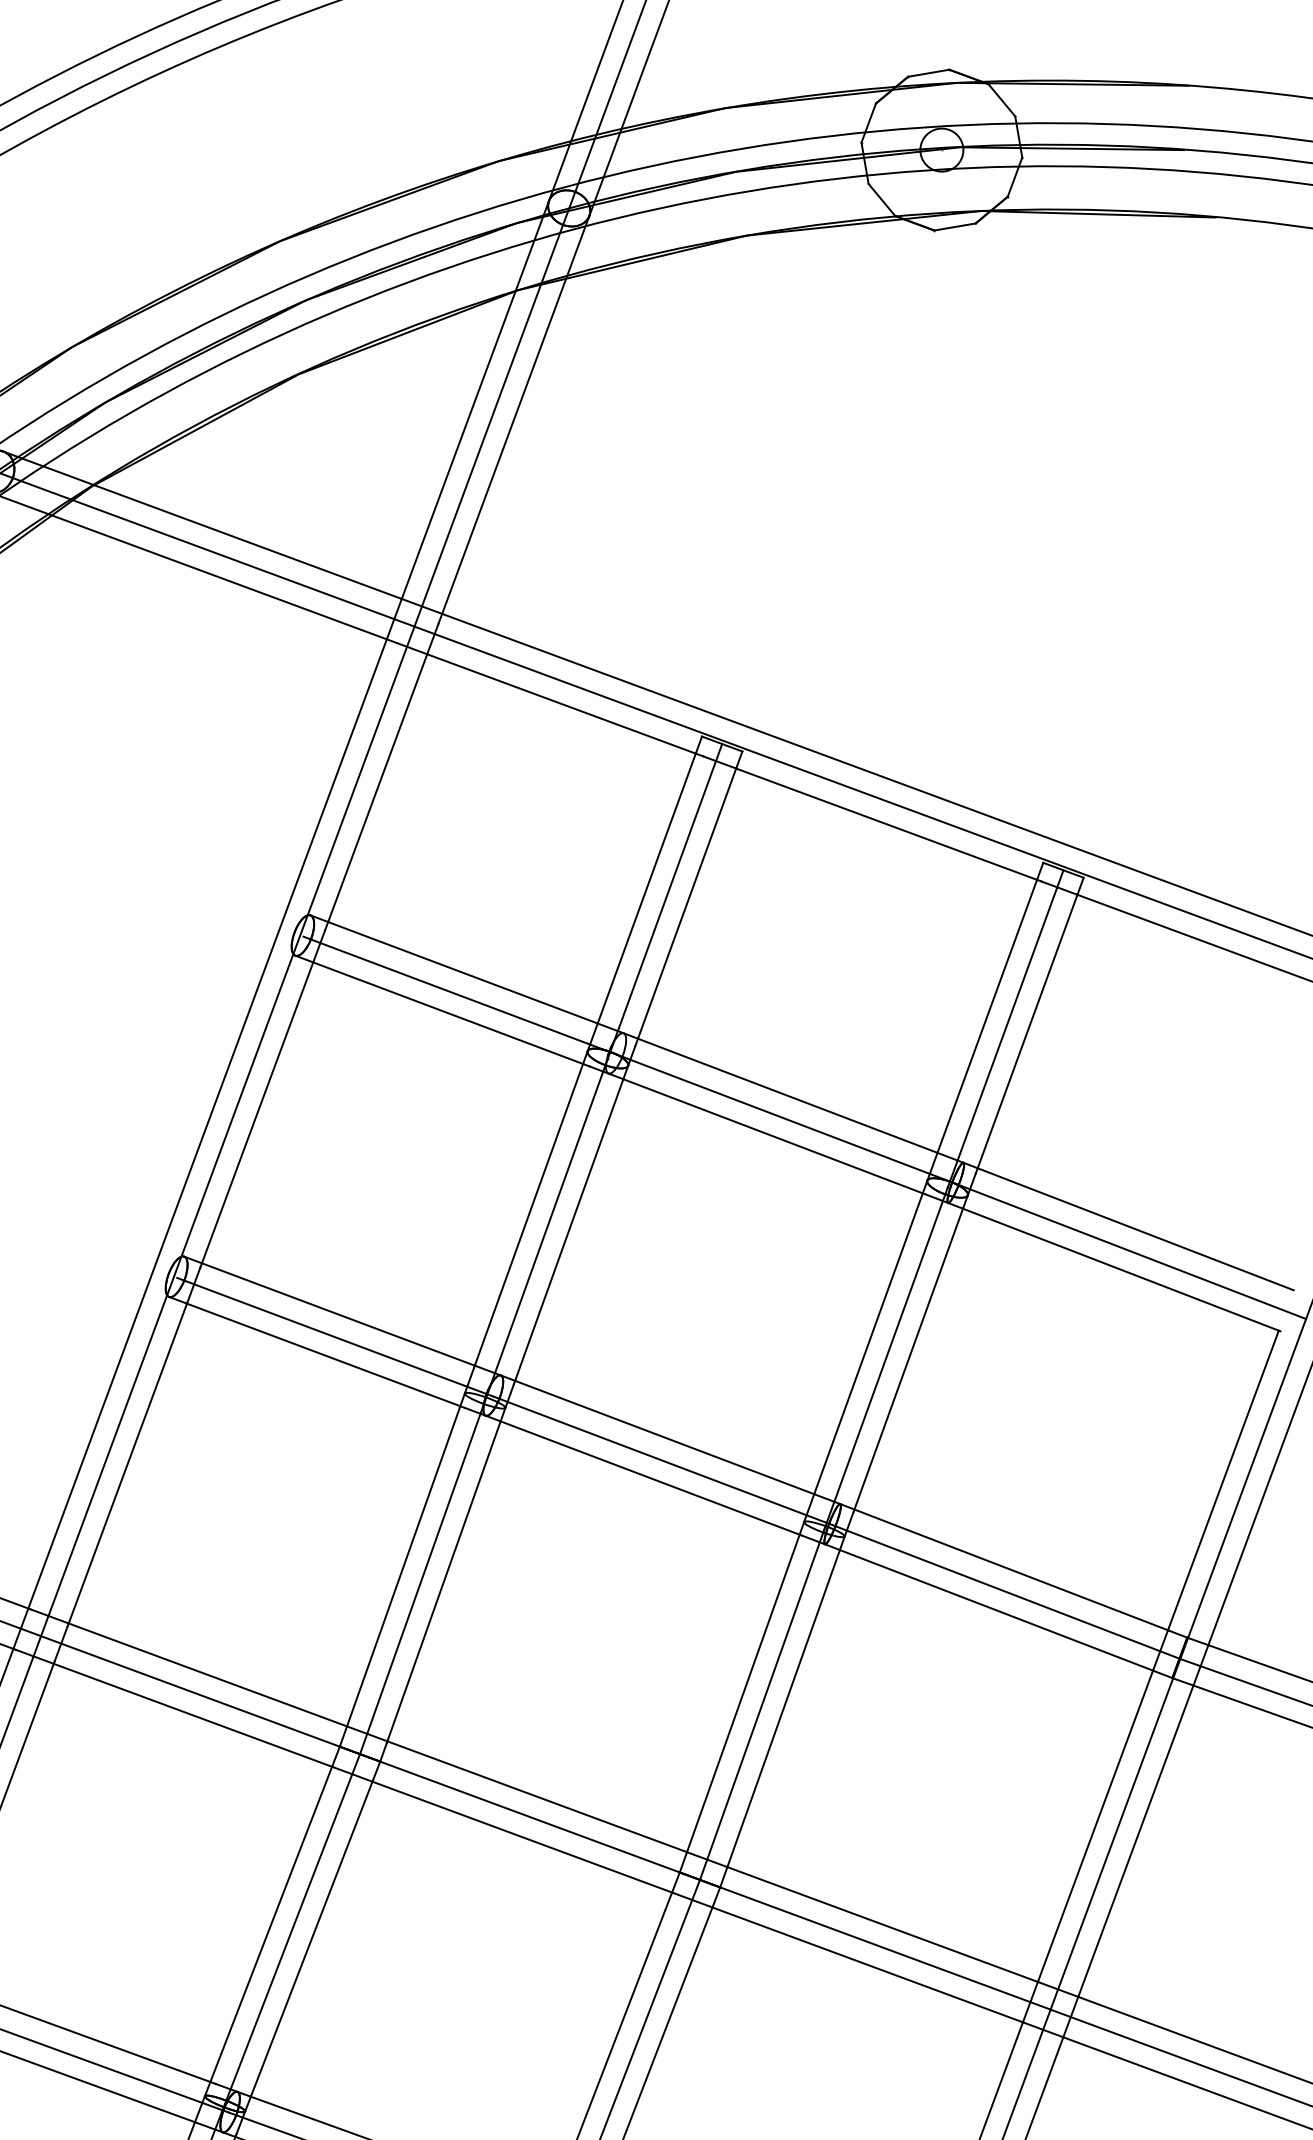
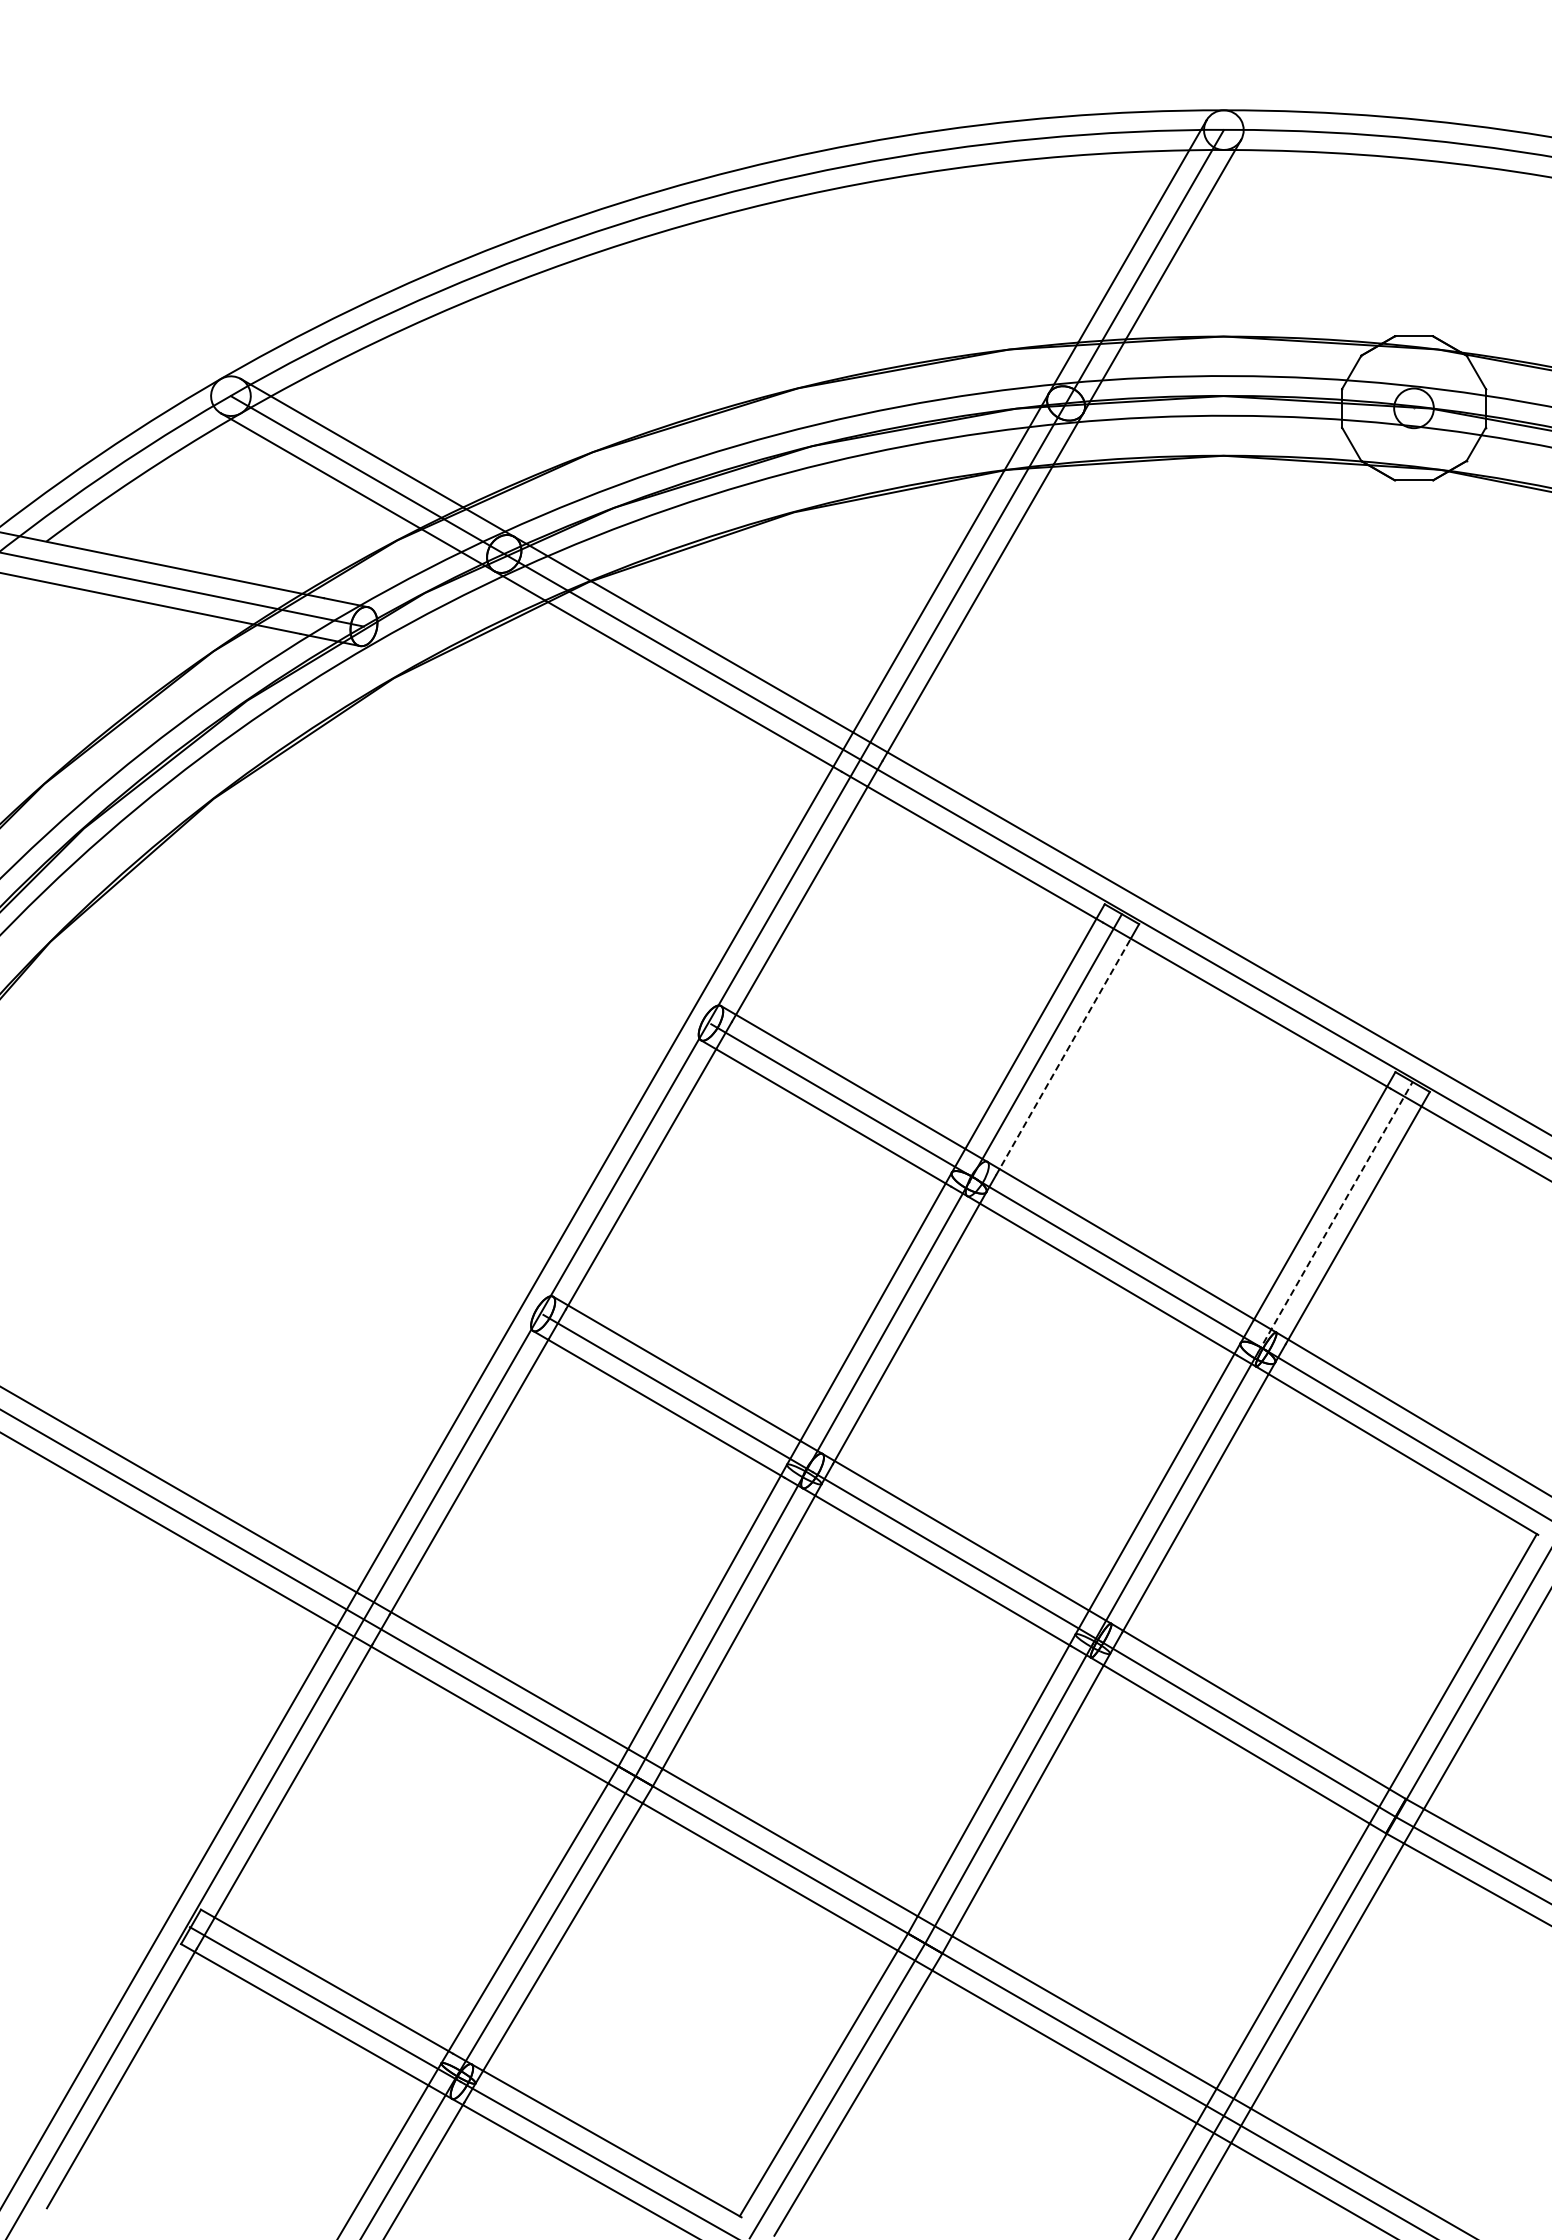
line: (685, 906) -> (1063, 1056), solid -> dashed
line: (1005, 1029) -> (1335, 1217), solid -> dashed

